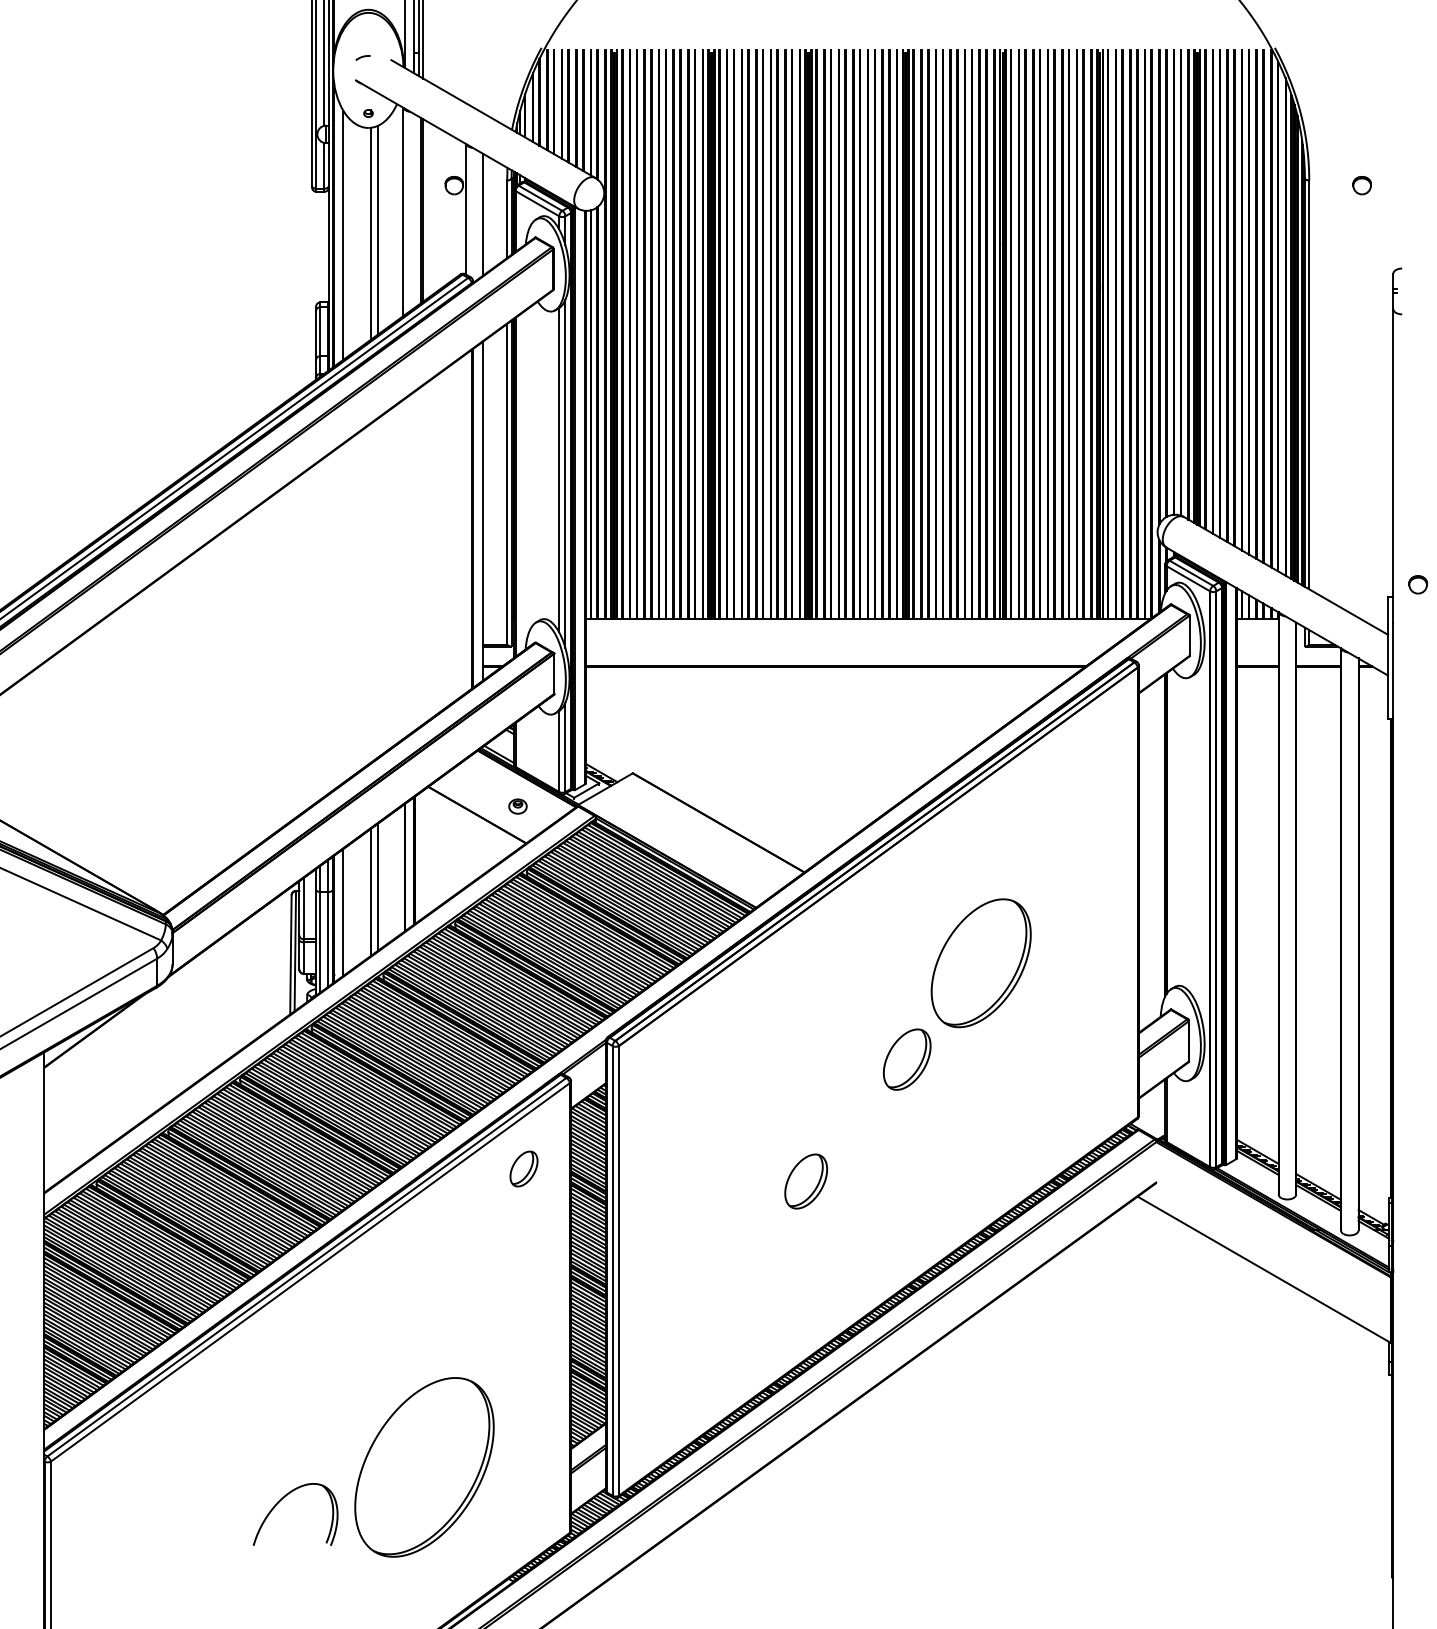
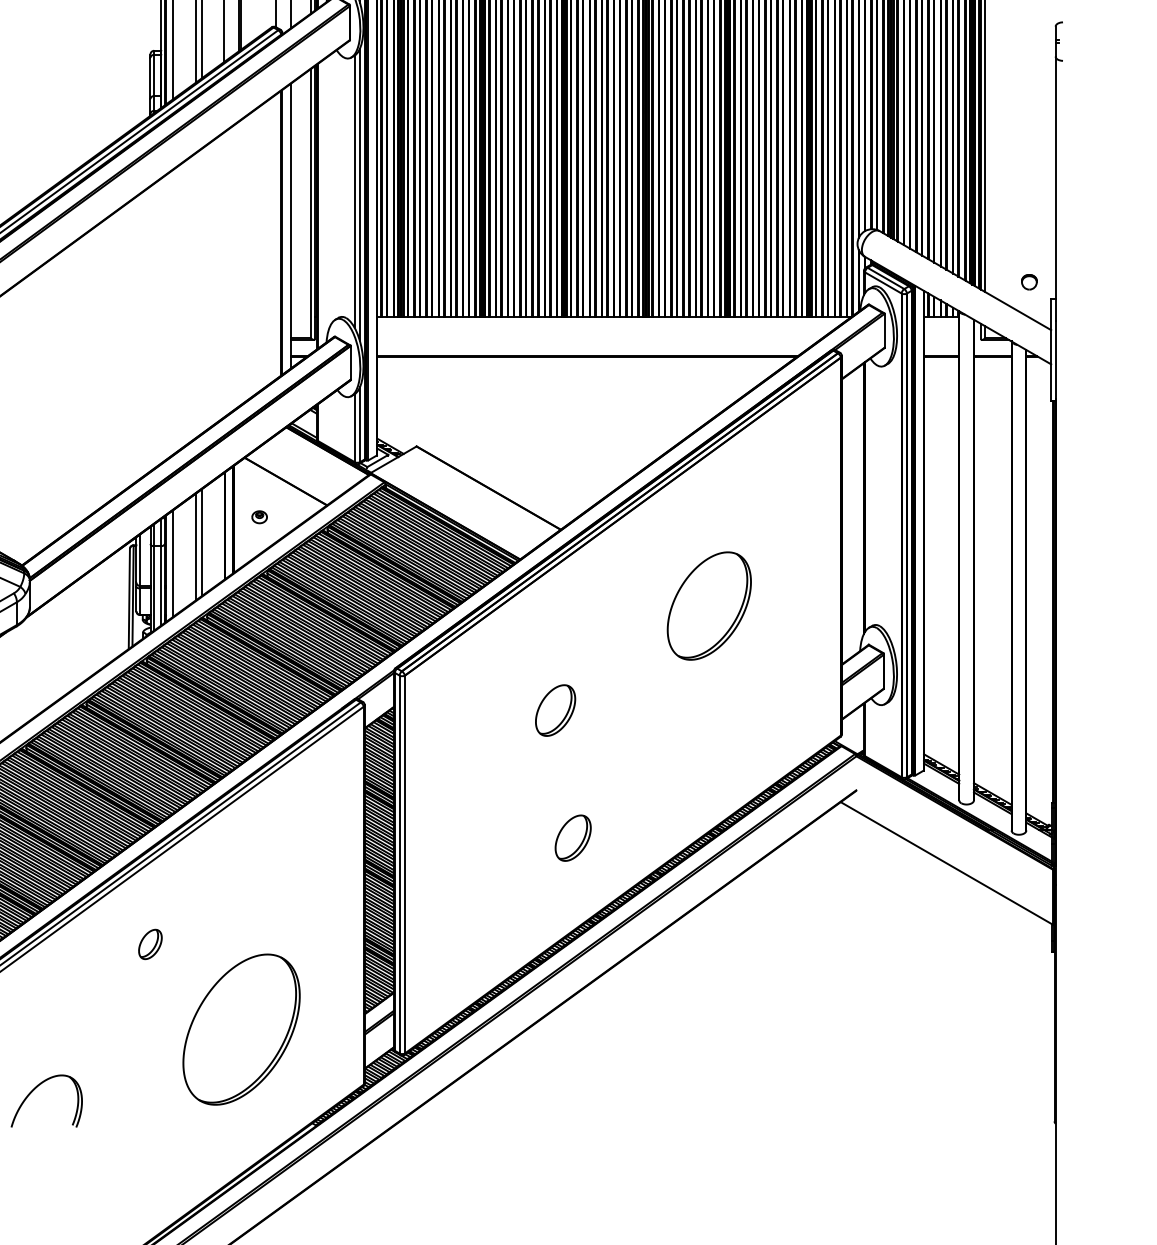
part: (1417, 584) -> (1028, 281), moved
part: (517, 806) -> (259, 517), moved
part: (906, 1059) -> (554, 710), moved
part: (523, 1168) -> (150, 944), moved
part: (805, 1181) -> (572, 838), moved
part: (285, 1497) -> (38, 1086), moved

